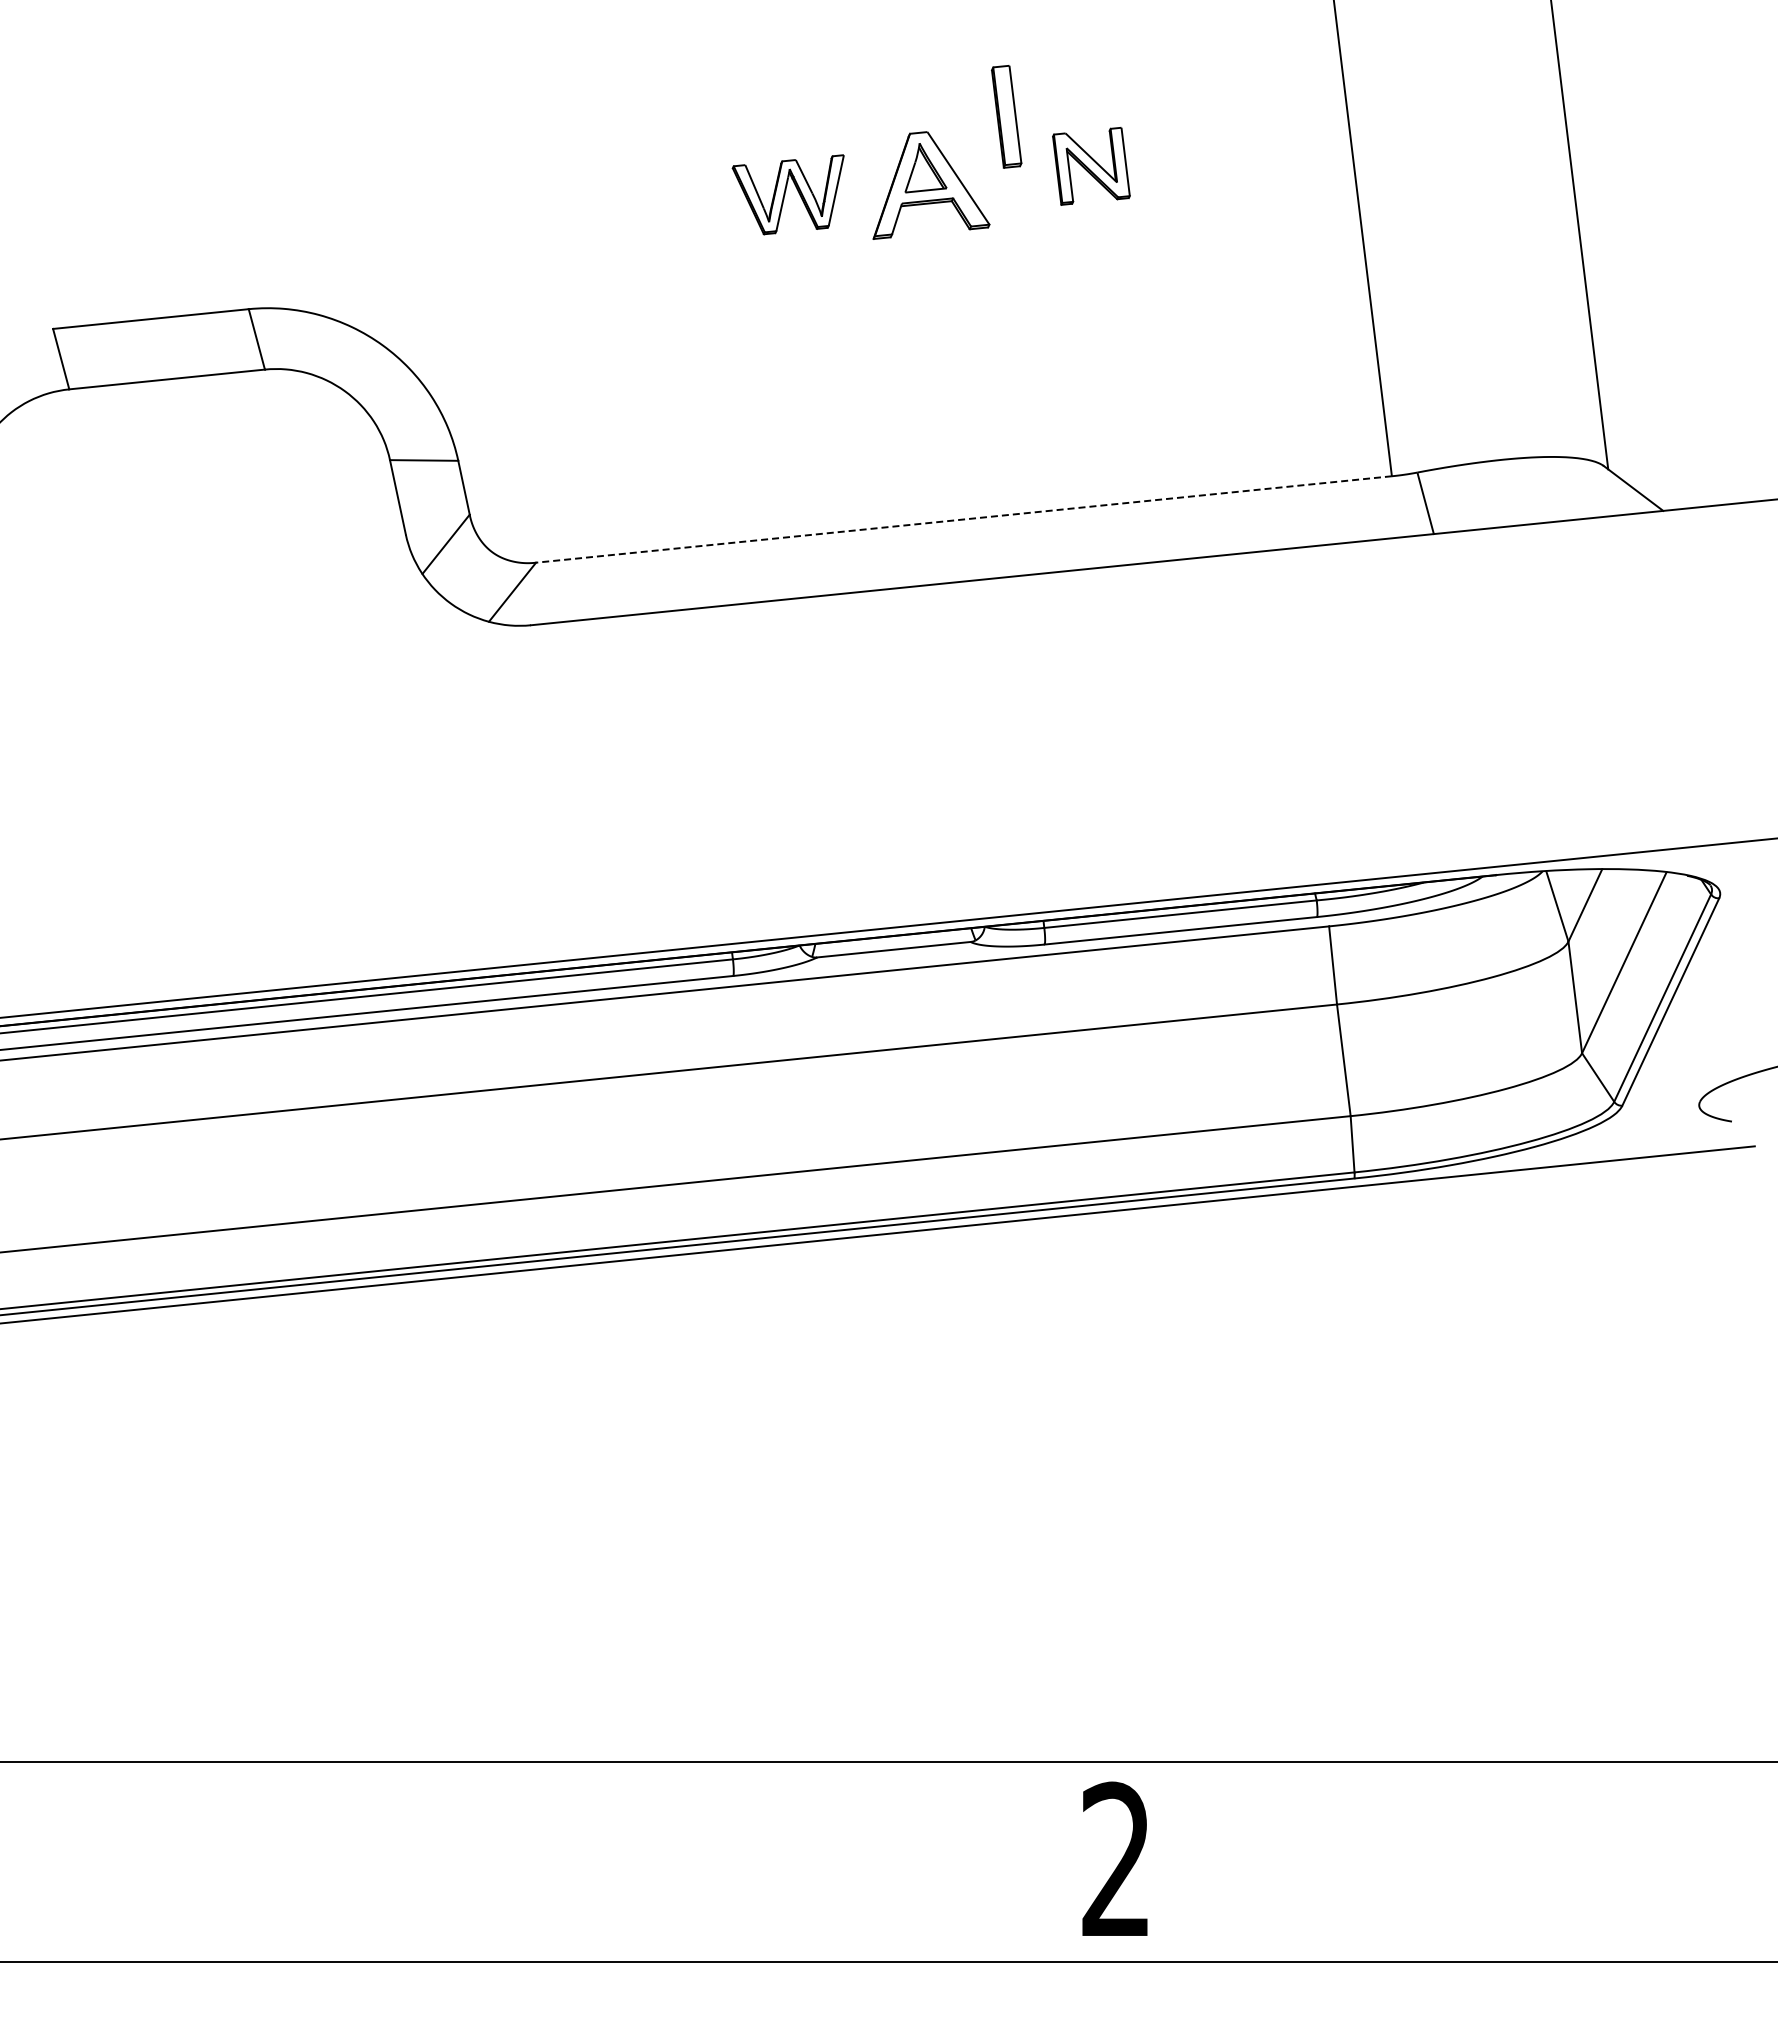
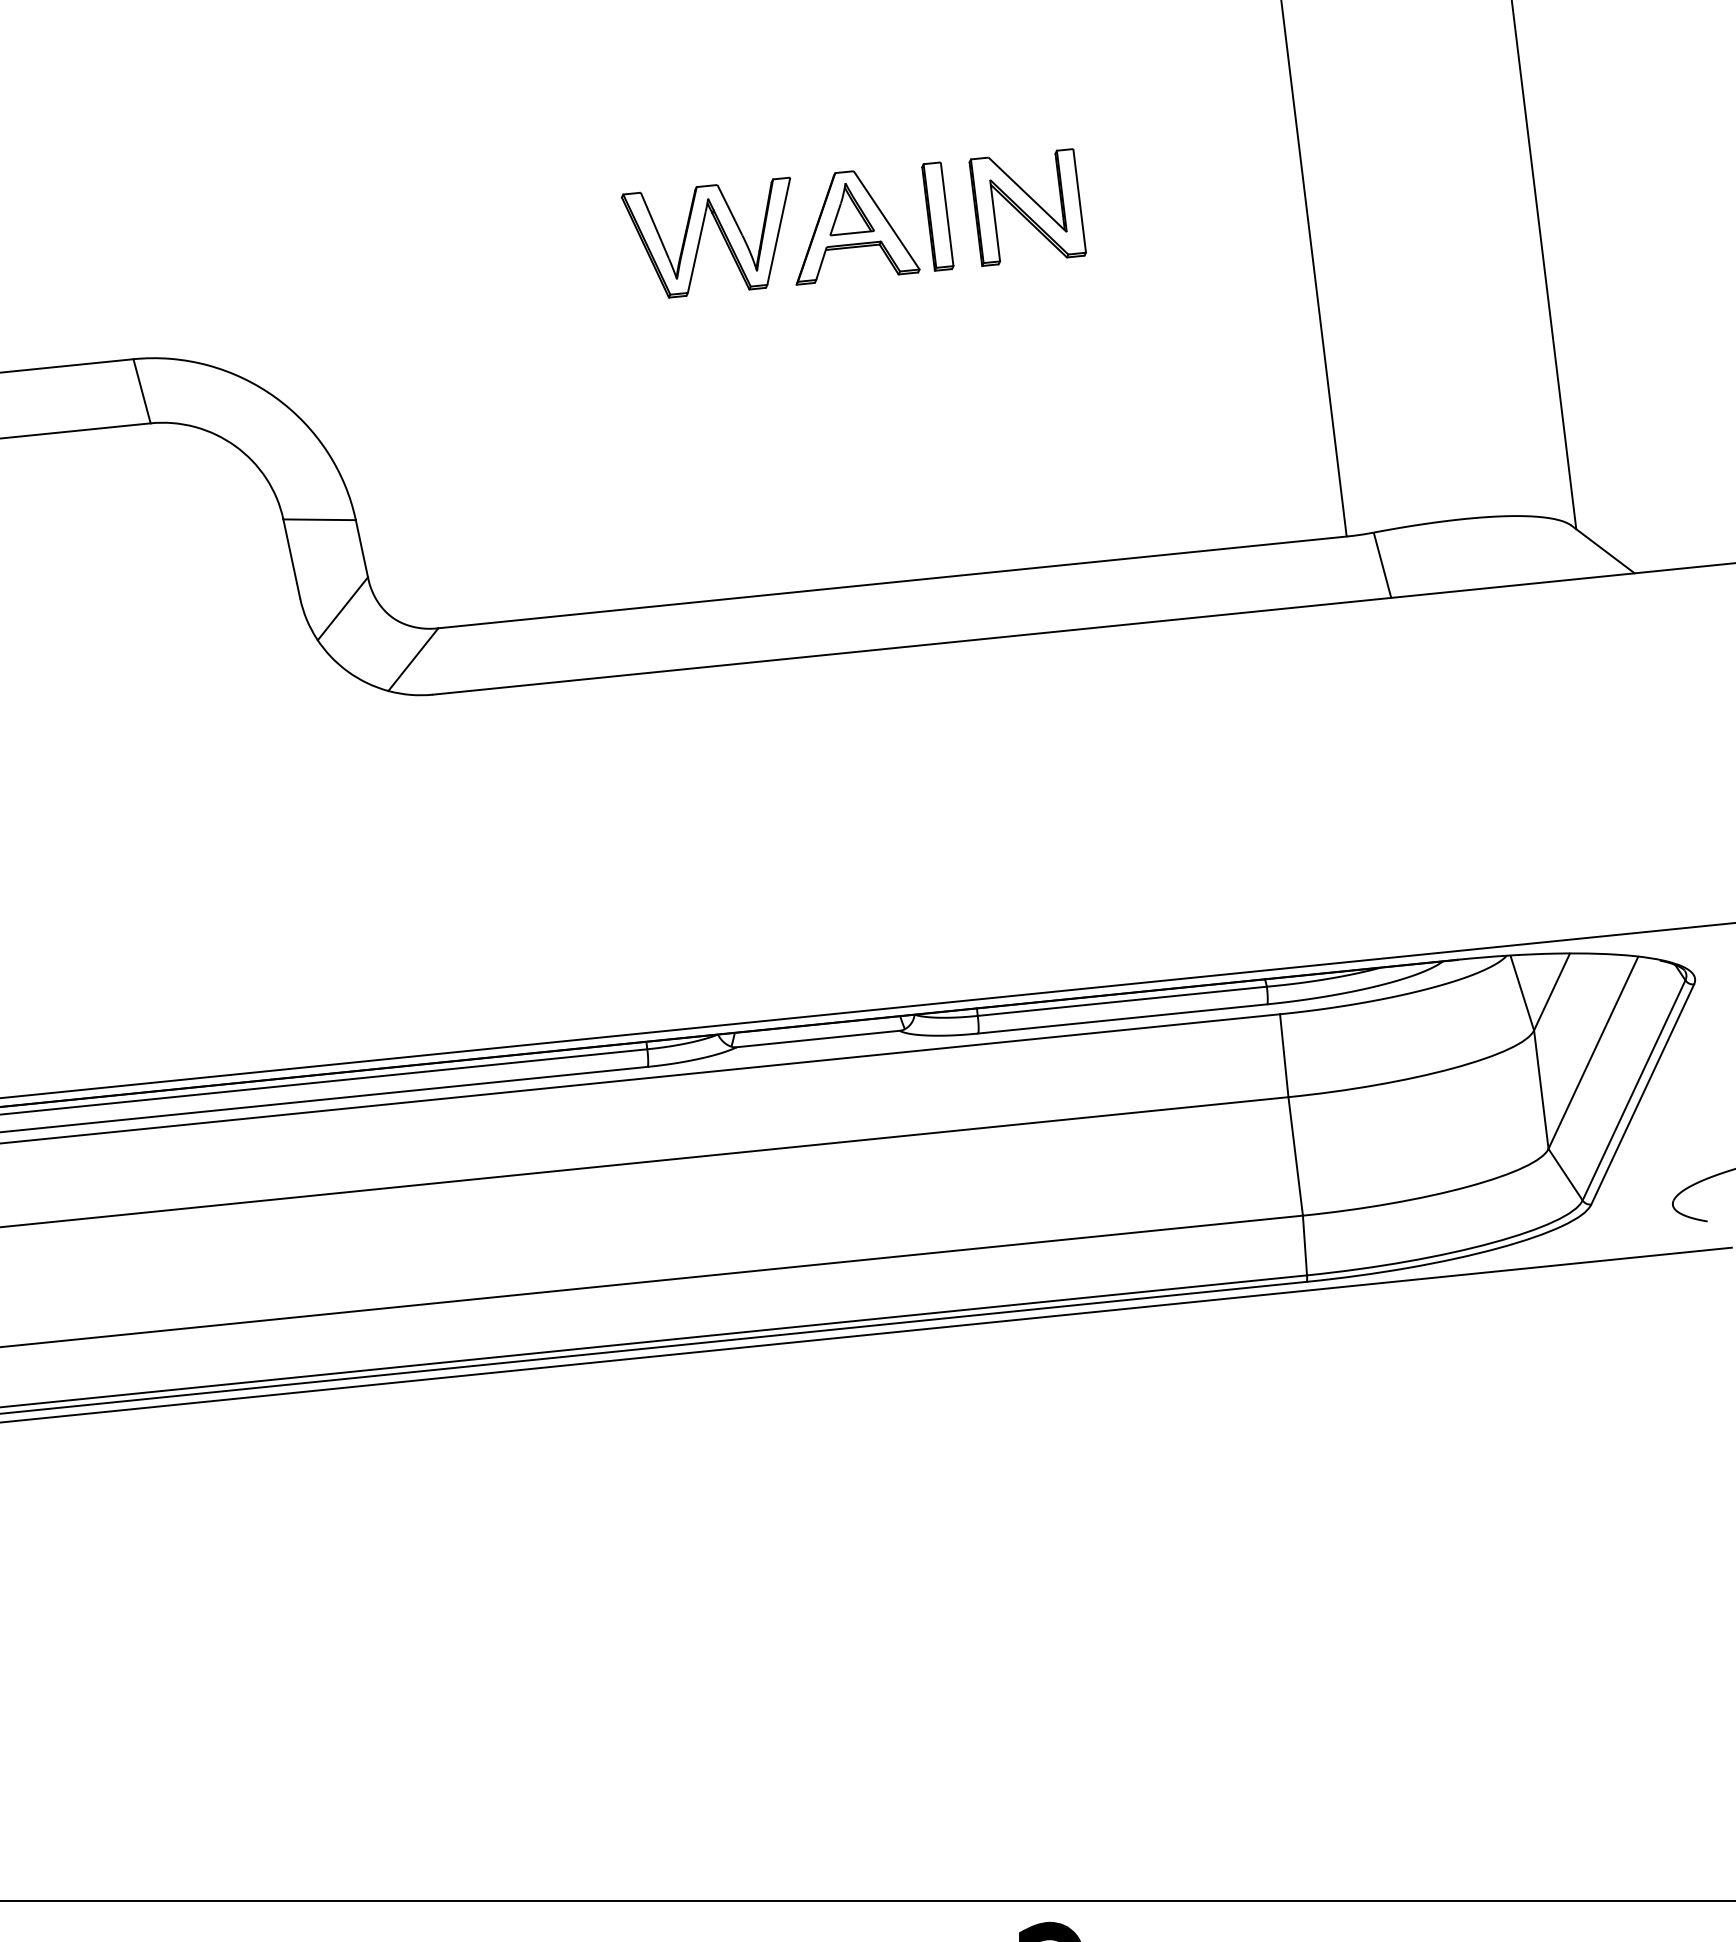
part: (1006, 116) -> (937, 216), moved
part: (1091, 166) -> (1027, 207), size x1.43
part: (788, 194) -> (706, 237), size x1.43
line: (963, 519) -> (892, 582), dashed -> solid

